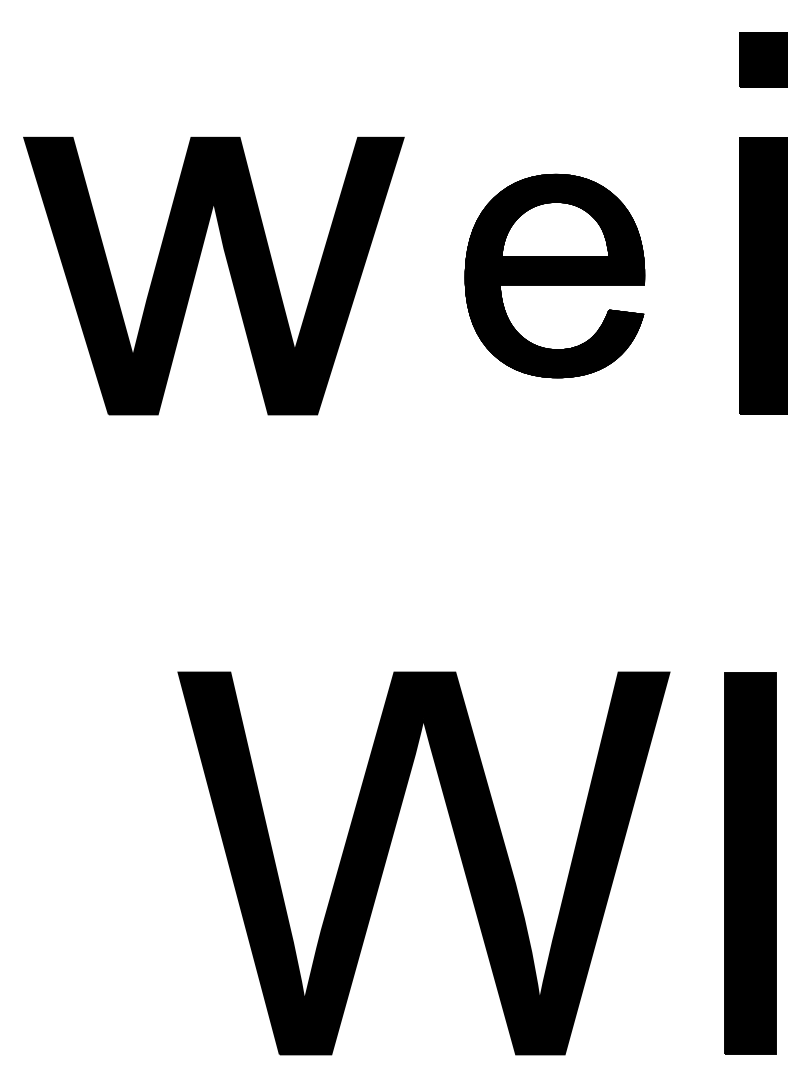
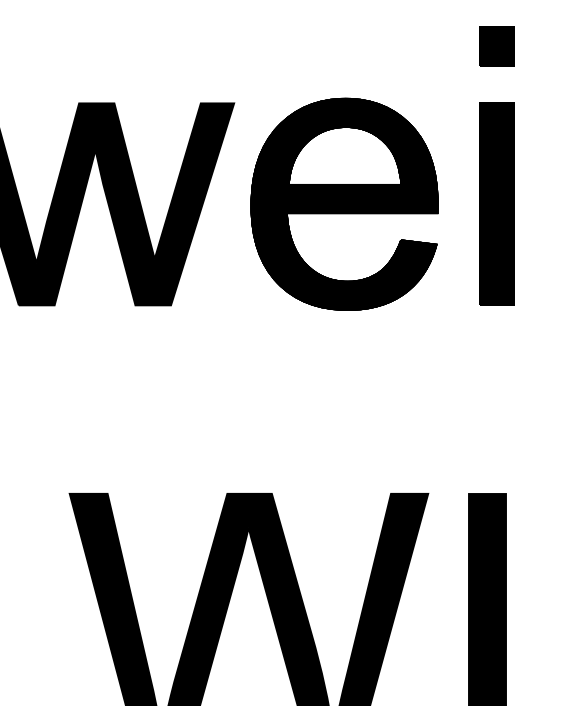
part: (554, 275) -> (344, 203), size x1.43

